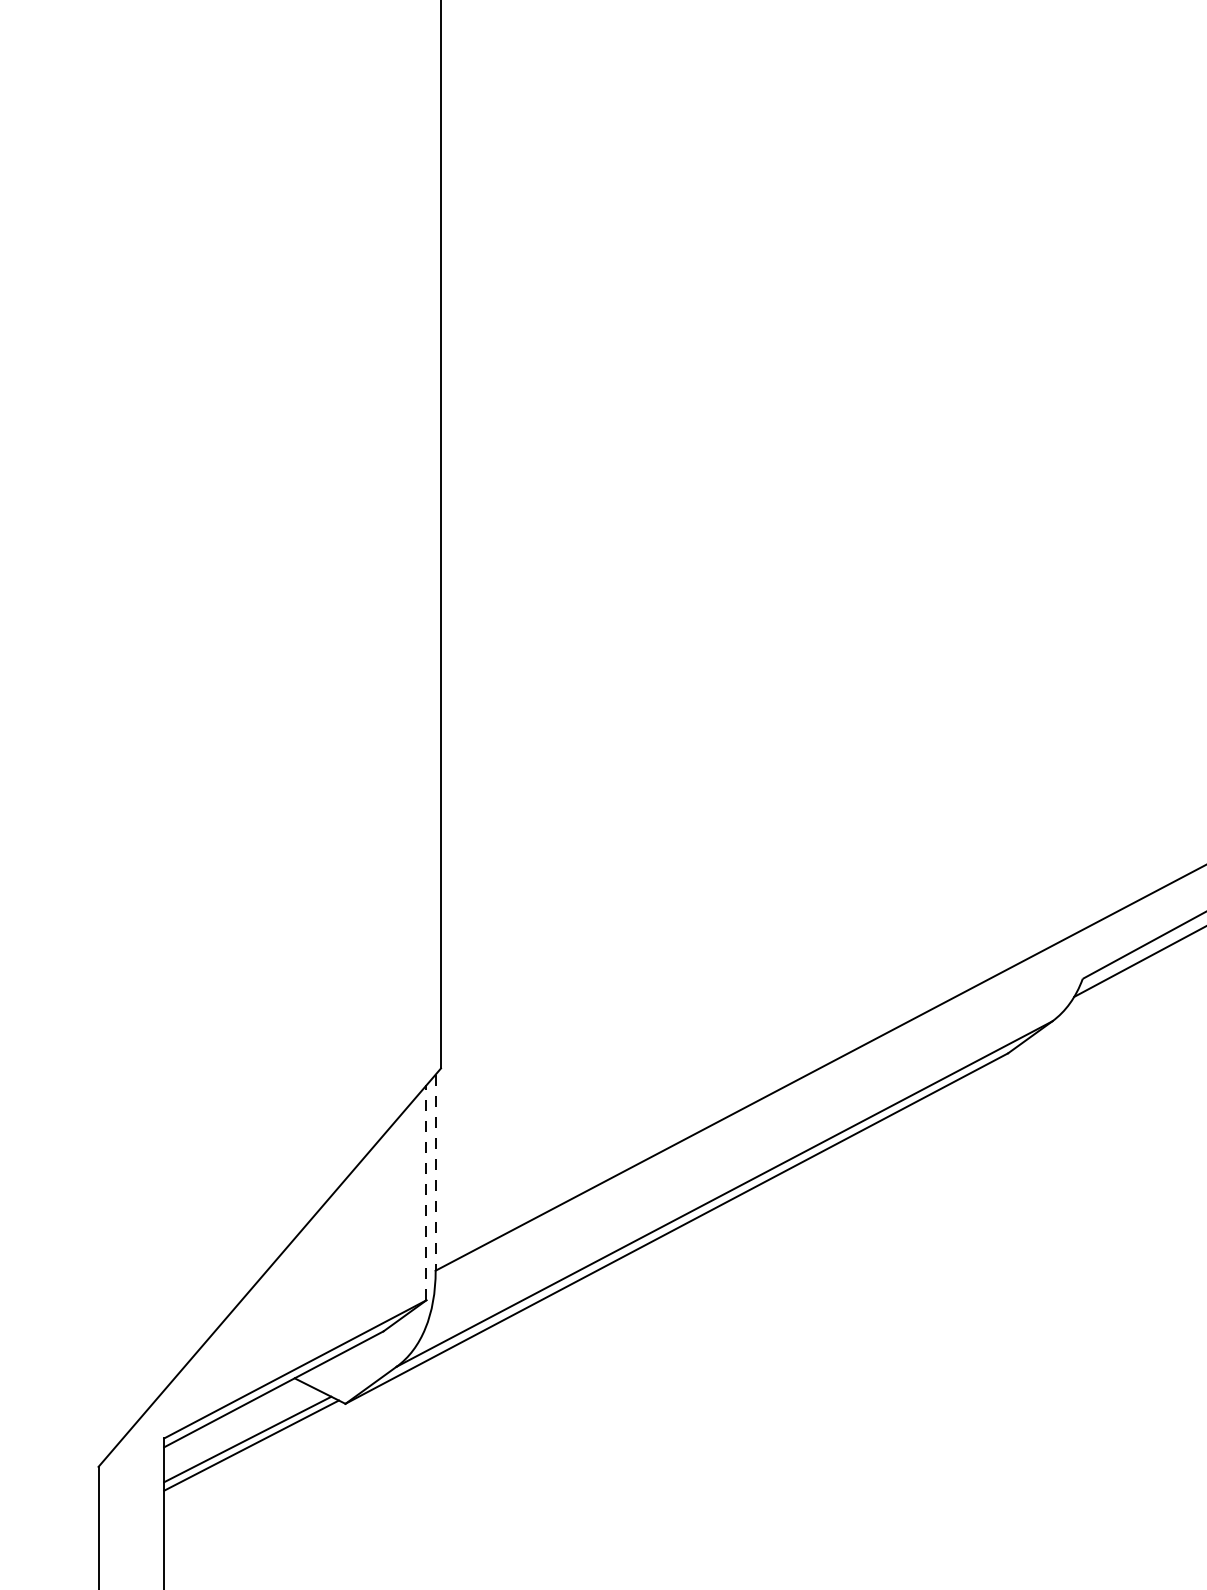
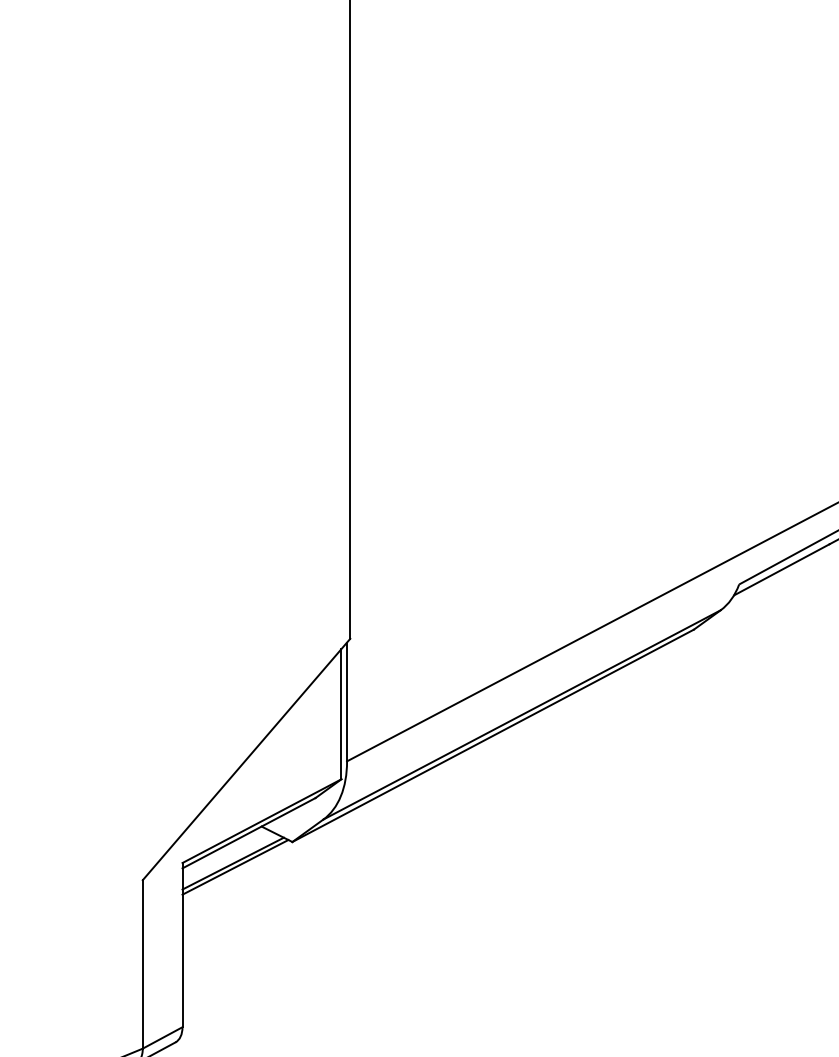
line: (436, 1173) -> (347, 702), dashed -> solid
line: (426, 1191) -> (341, 713), dashed -> solid

